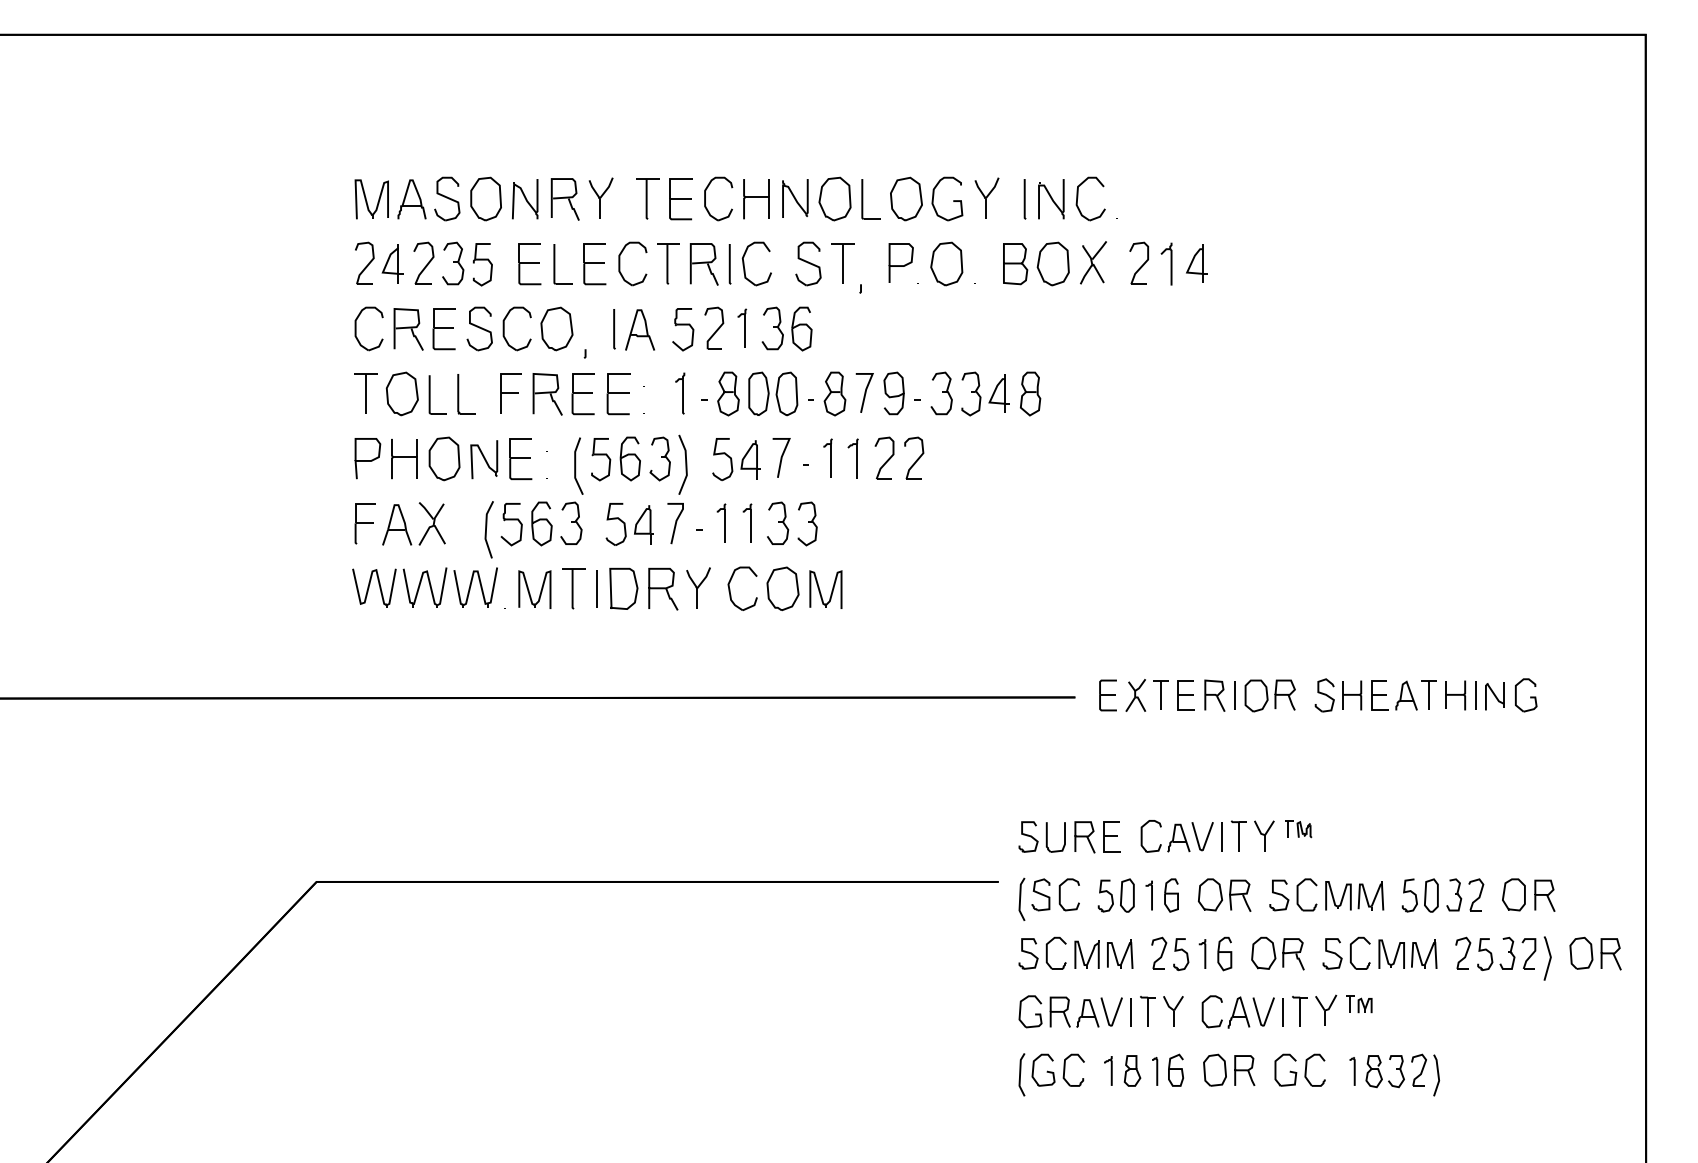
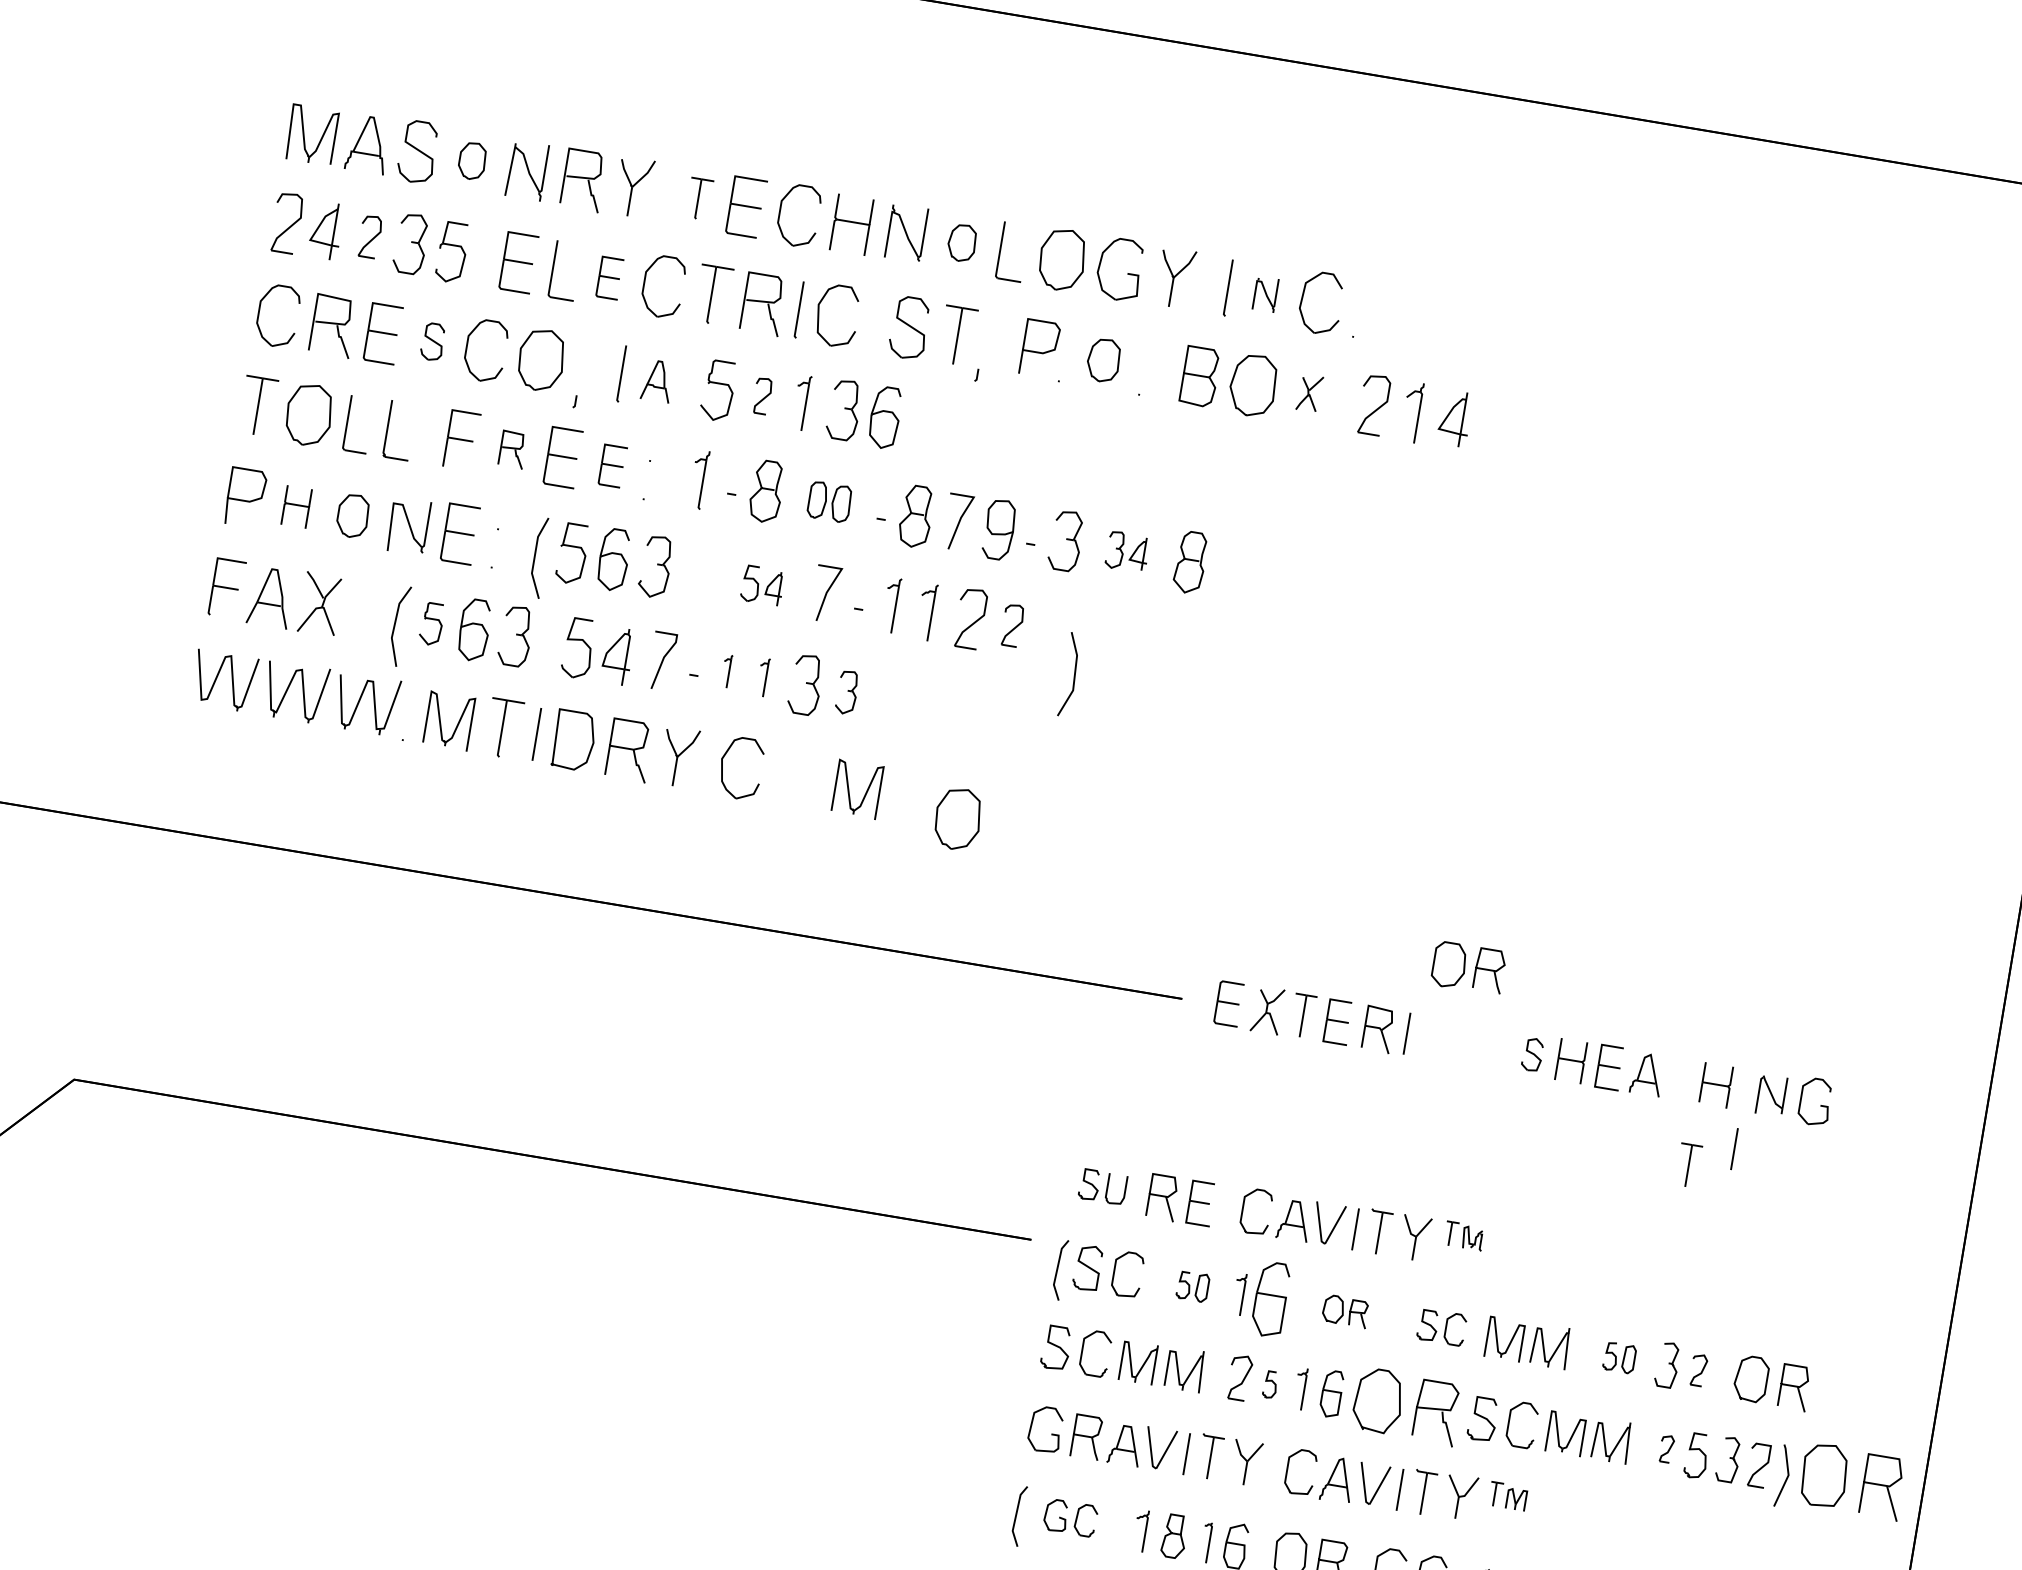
part: (485, 198) -> (471, 160), size x0.6
part: (647, 198) -> (699, 198), size x0.7
part: (834, 198) -> (961, 242), size x0.6
part: (1051, 199) -> (1265, 294), size x0.6
part: (423, 262) -> (369, 235), size x0.7
part: (1093, 262) -> (1309, 392), size x0.6
part: (946, 263) -> (1103, 359), size x0.7
part: (594, 264) -> (609, 278), size x0.7
part: (714, 327) -> (762, 395), size x0.6
part: (479, 328) -> (432, 341), size x0.6
part: (639, 329) -> (657, 380), size x0.7
part: (773, 393) -> (830, 501), size x0.6
part: (985, 393) -> (1127, 551), size x0.6
part: (547, 394) -> (512, 449), size x0.6
part: (618, 394) -> (612, 466), size x0.7
part: (914, 457) -> (1012, 624), size x0.7
part: (444, 458) -> (353, 515), size x0.7
part: (404, 459) -> (296, 507), size x0.7
part: (736, 459) -> (762, 585), size x0.6
line: (685, 464) -> (1073, 675), moved
part: (721, 522) -> (726, 670), size x0.6
part: (747, 522) -> (763, 676), size x0.7
part: (807, 523) -> (847, 691), size x0.7
part: (511, 524) -> (431, 623), size x0.7
part: (782, 588) -> (957, 818), moved
part: (1428, 694) -> (1688, 1164), moved
part: (1269, 695) -> (1467, 967), moved
part: (1324, 695) -> (1532, 1054), size x0.7
line: (1475, 695) -> (1734, 1149), moved
part: (1041, 836) -> (1102, 1186), size x0.7
part: (1224, 894) -> (1345, 1310), size x0.6
part: (1293, 894) -> (1442, 1326), size x0.7
part: (1476, 894) -> (1698, 1369), size x0.7
part: (1115, 895) -> (1192, 1286), size x0.6
part: (1171, 895) -> (1270, 1299), size x1.6
part: (1419, 895) -> (1618, 1357), size x0.6
part: (1463, 952) -> (1667, 1447), size x0.6
part: (1277, 953) -> (1405, 1405), size x1.4
part: (1595, 953) -> (1852, 1480), size x1.4
part: (1181, 954) -> (1270, 1384), size x0.6
part: (1057, 1069) -> (1069, 1516), size x0.7

